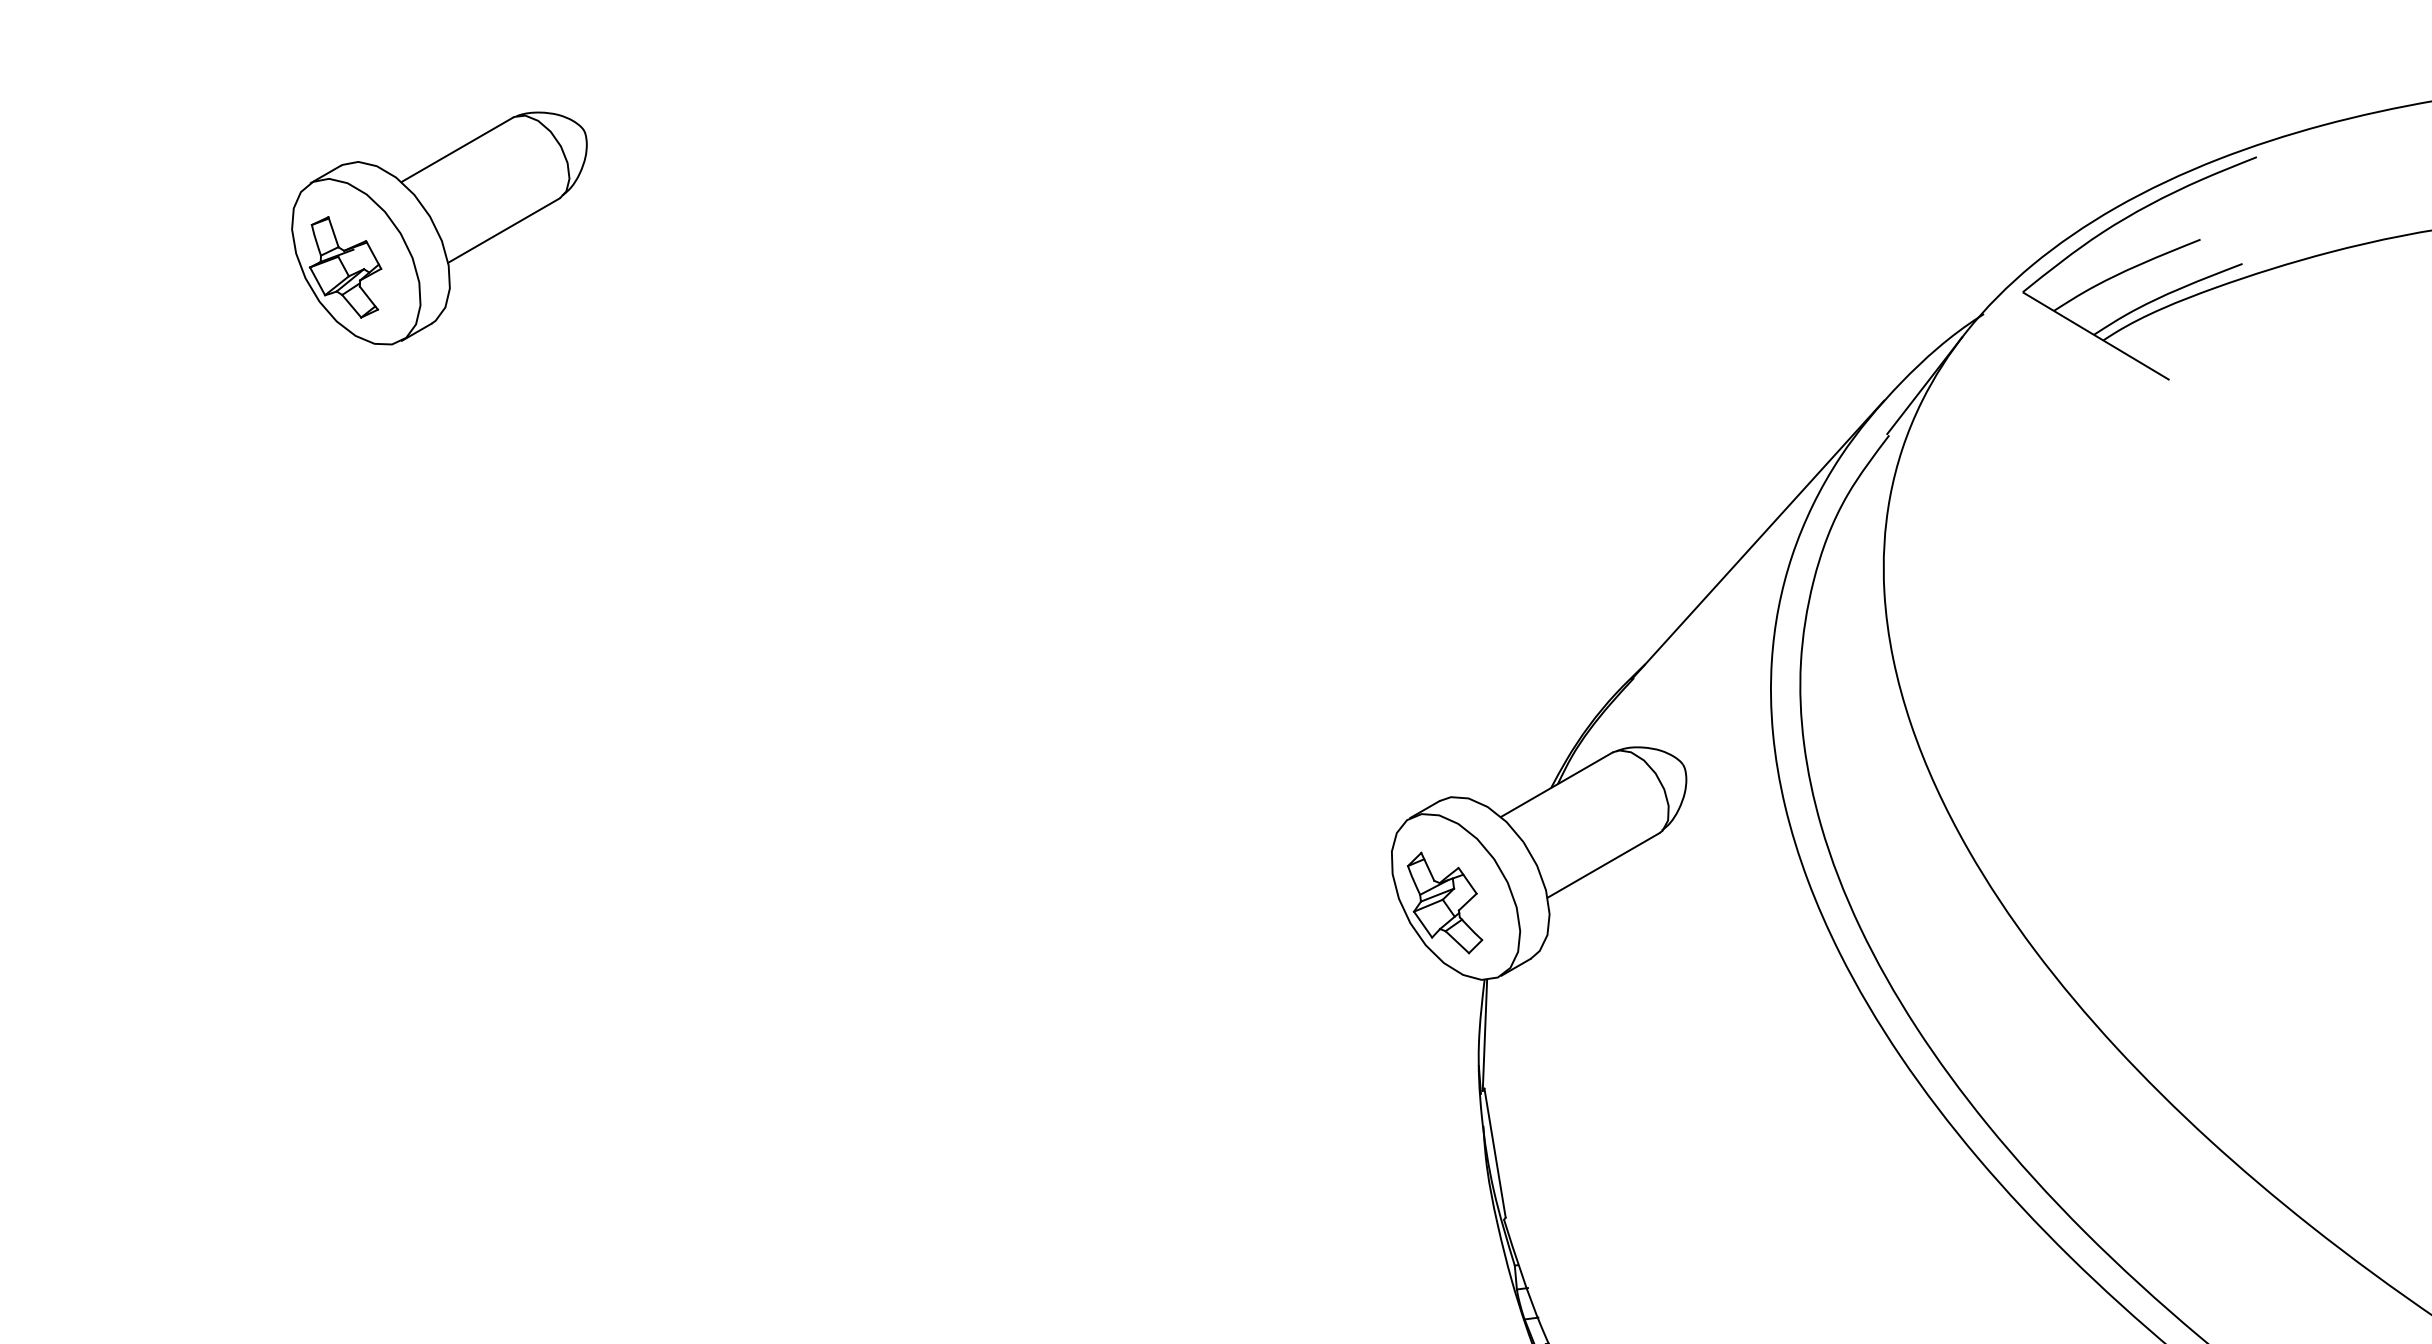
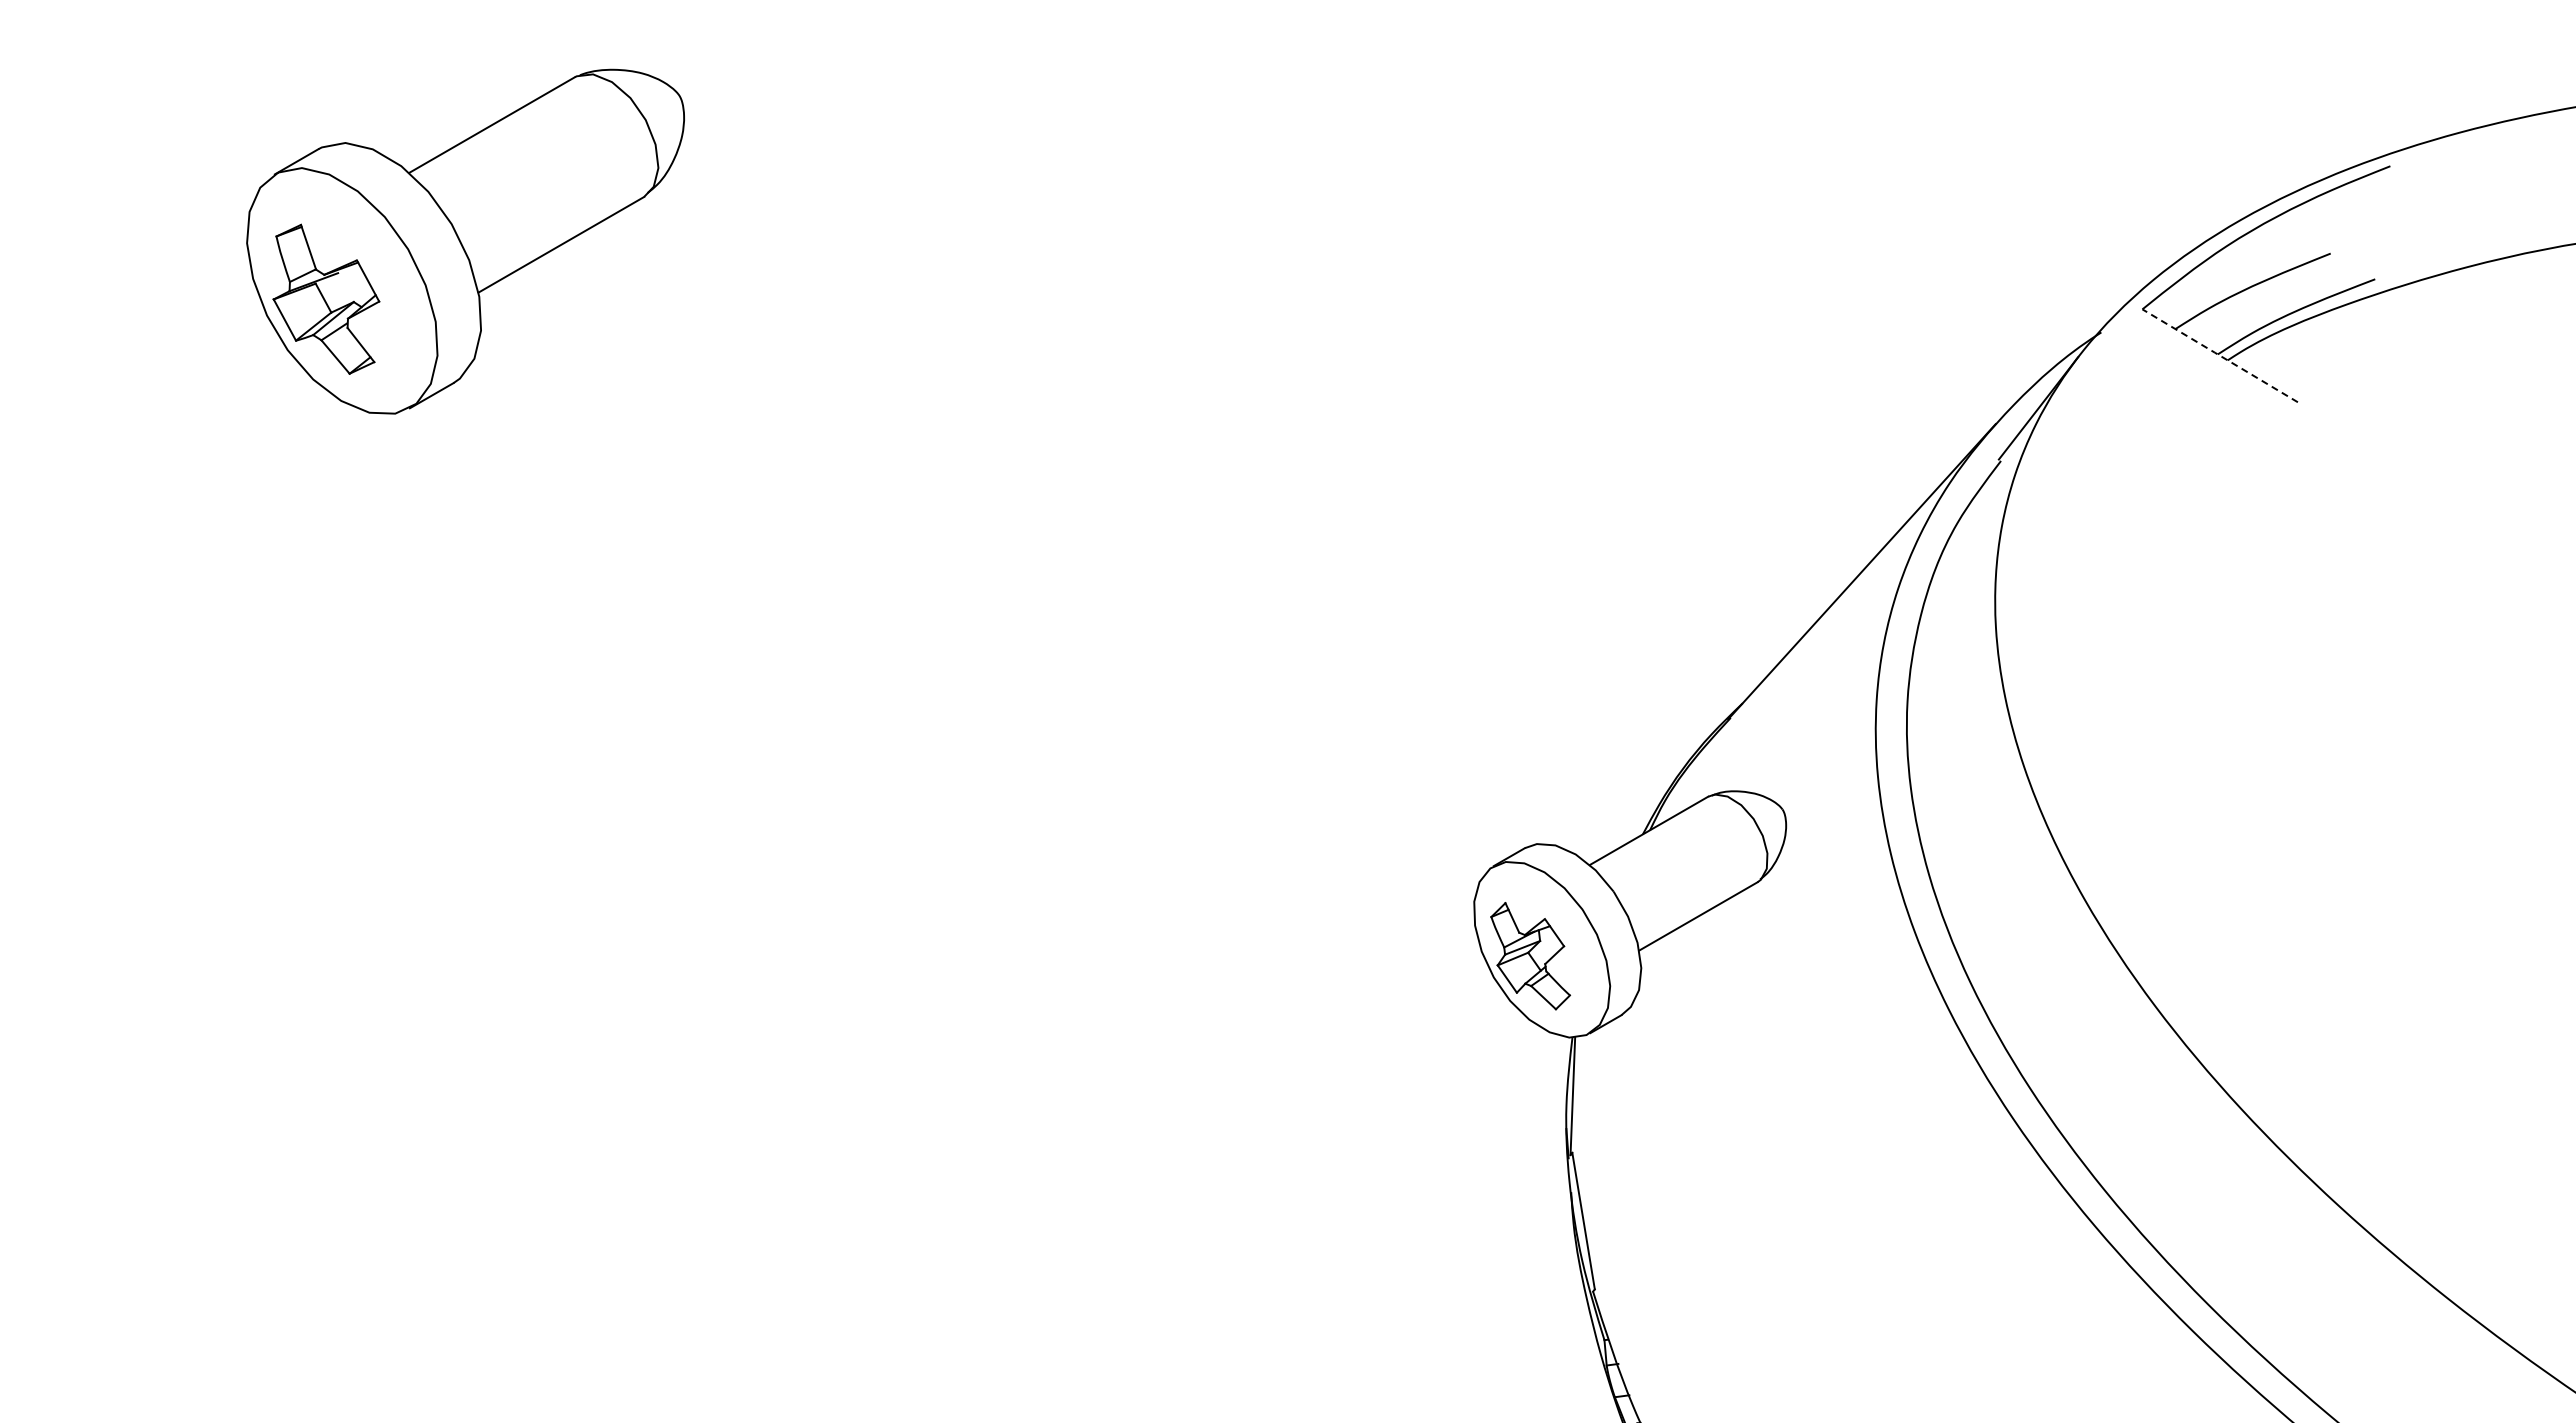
part: (439, 228) -> (465, 241), size x1.4
line: (2095, 335) -> (2219, 355), solid -> dashed

